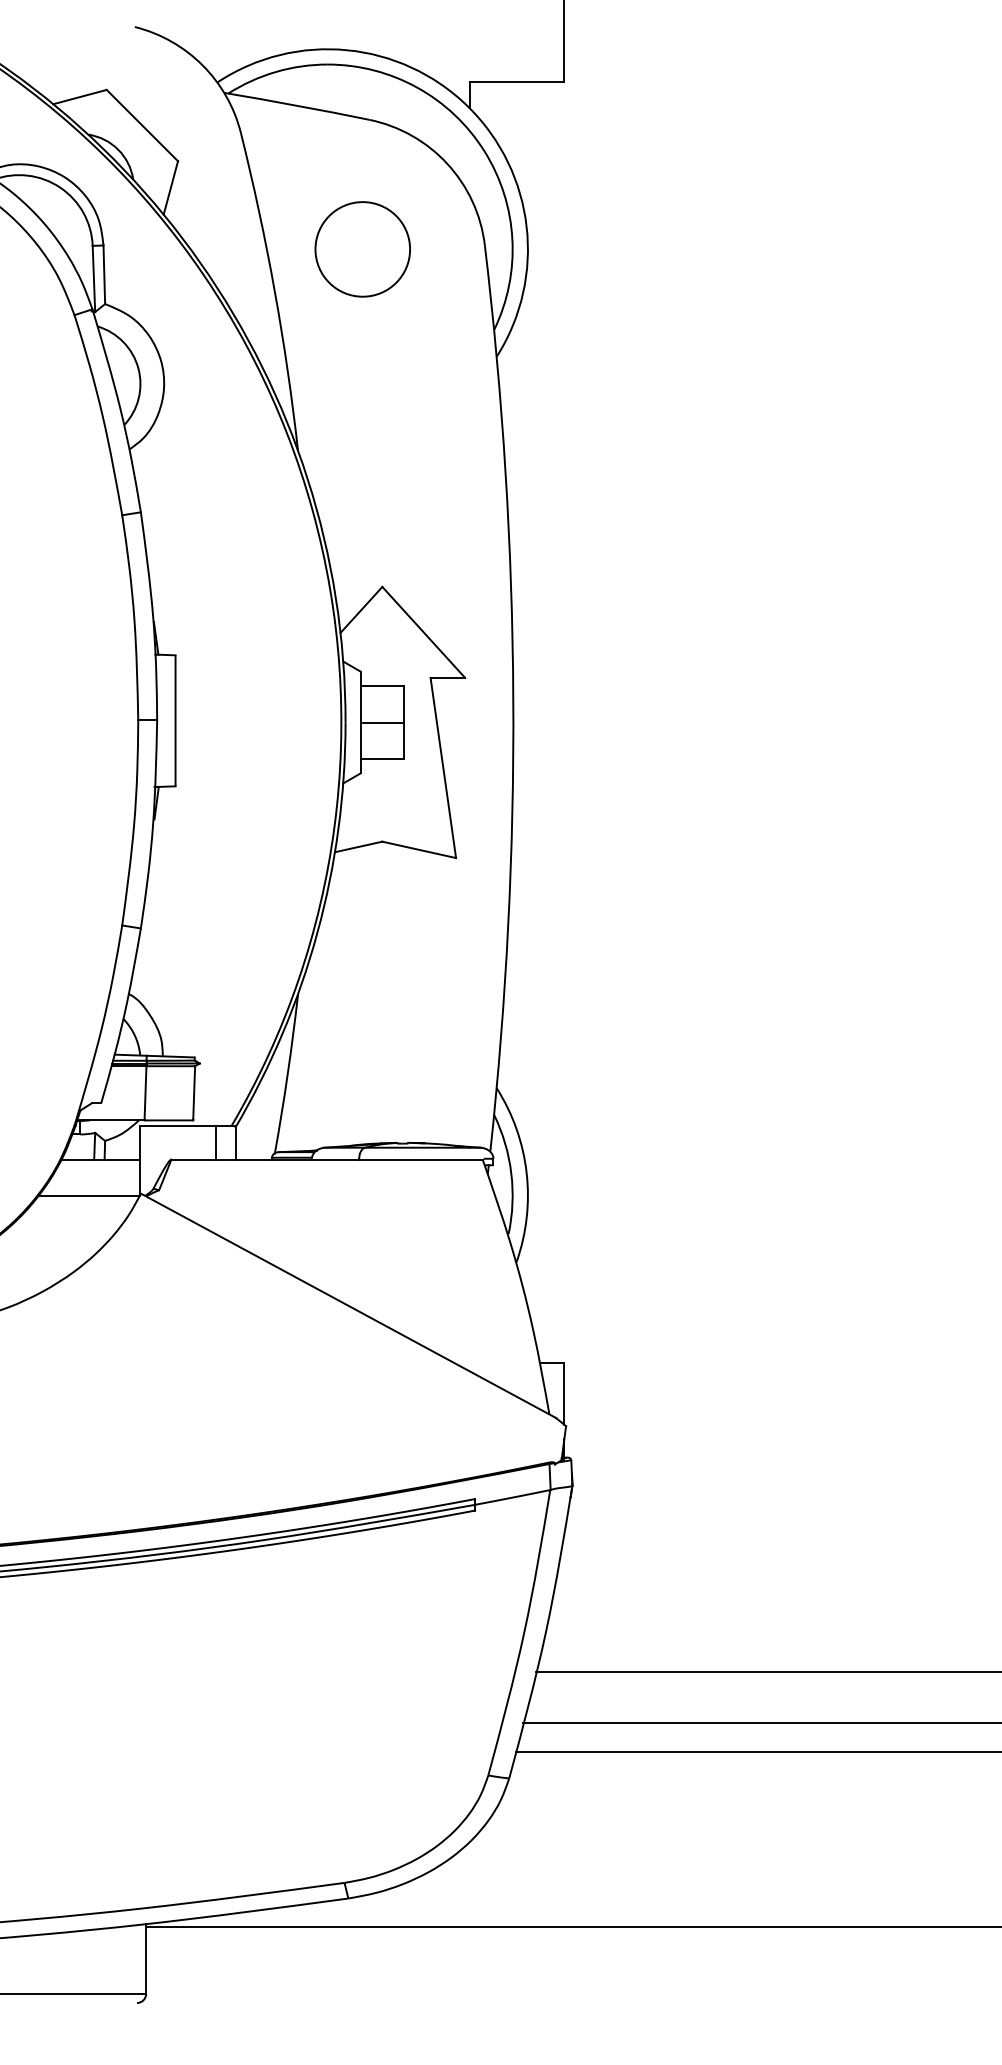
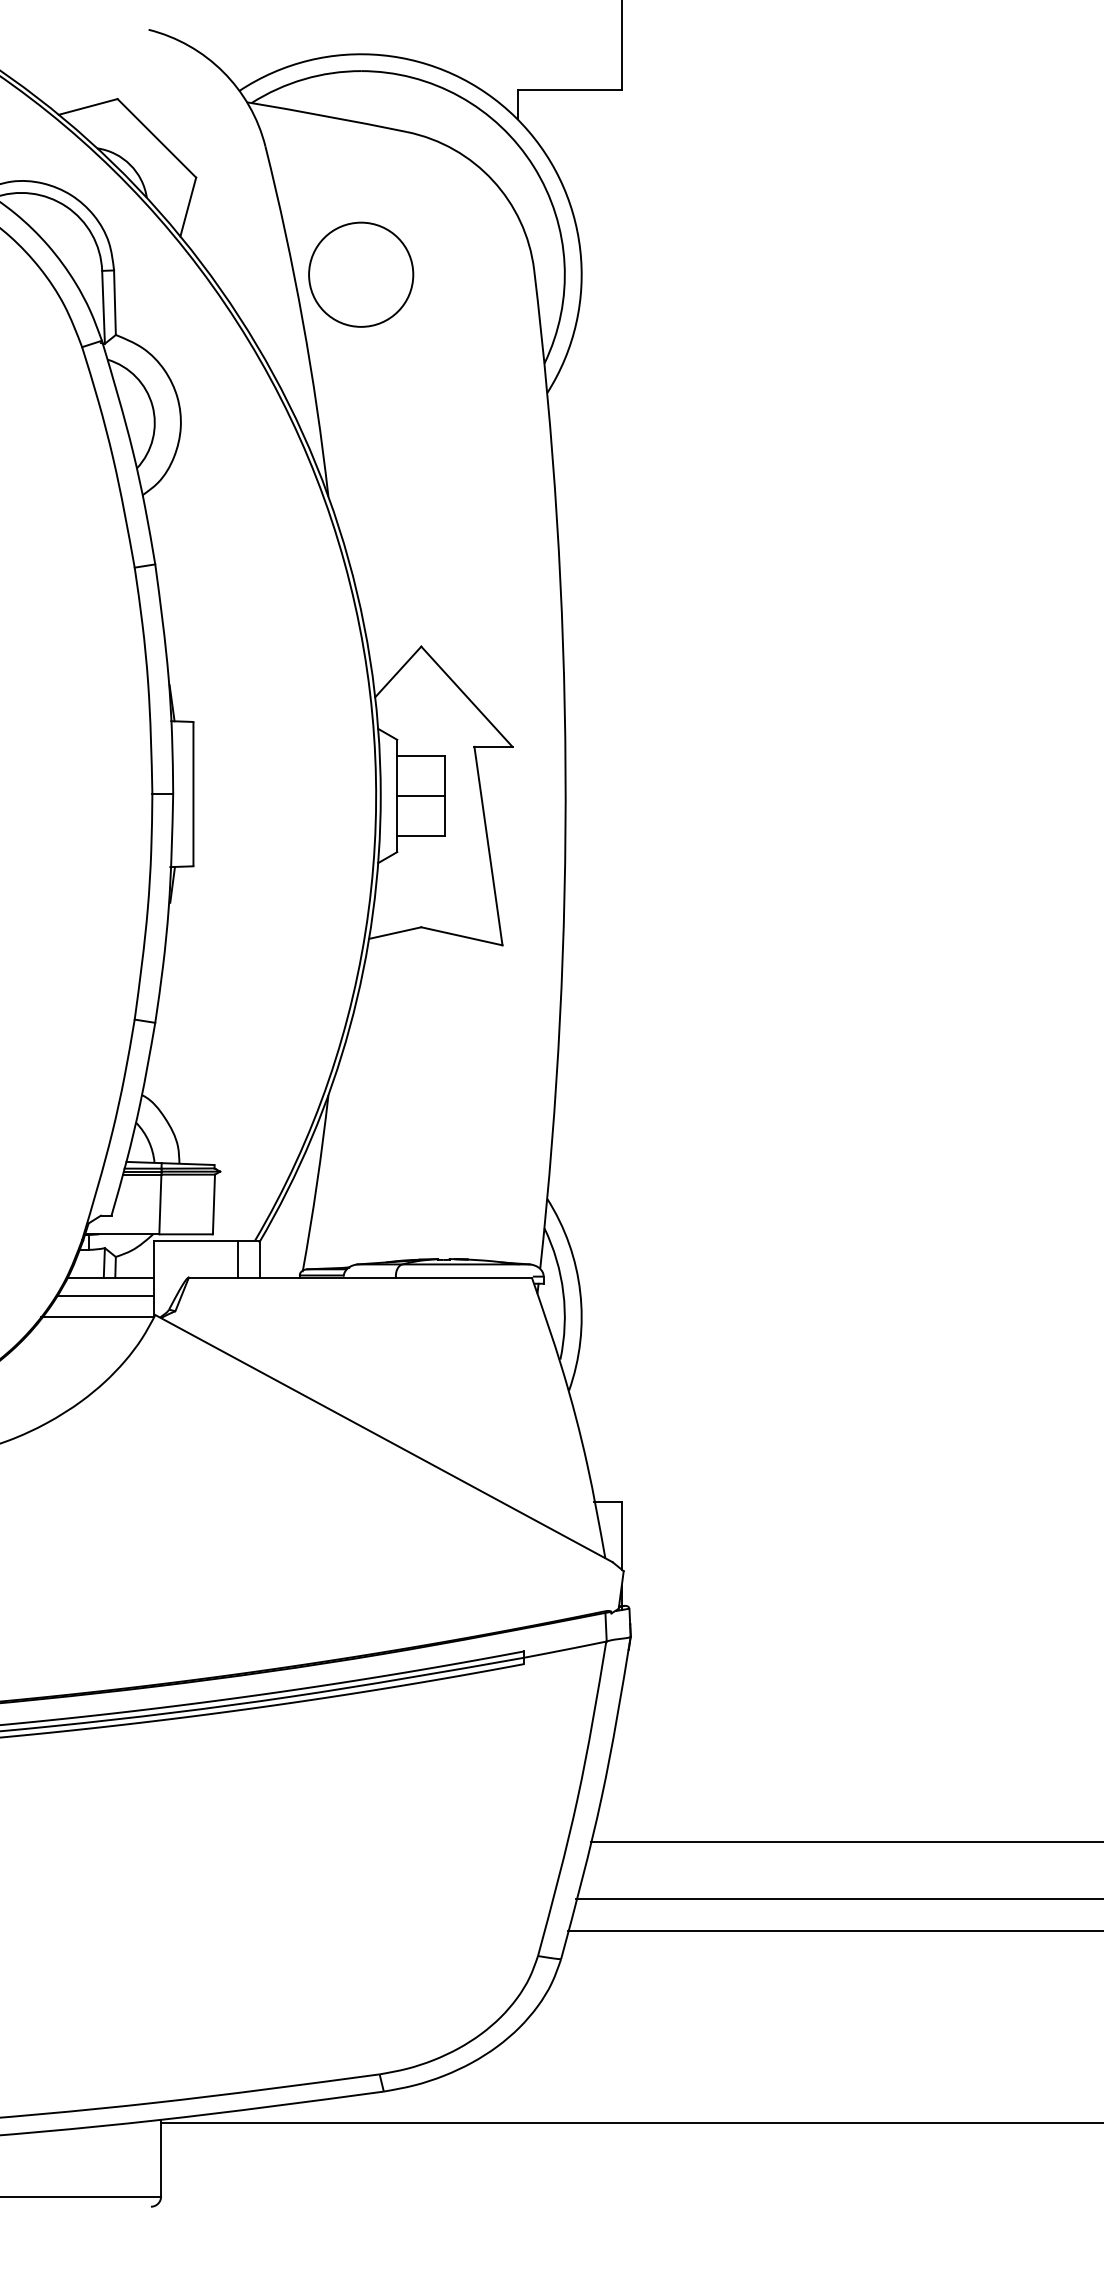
circle: (362, 249) -> (360, 274), moved
line: (95, 1176) -> (105, 1296), added

